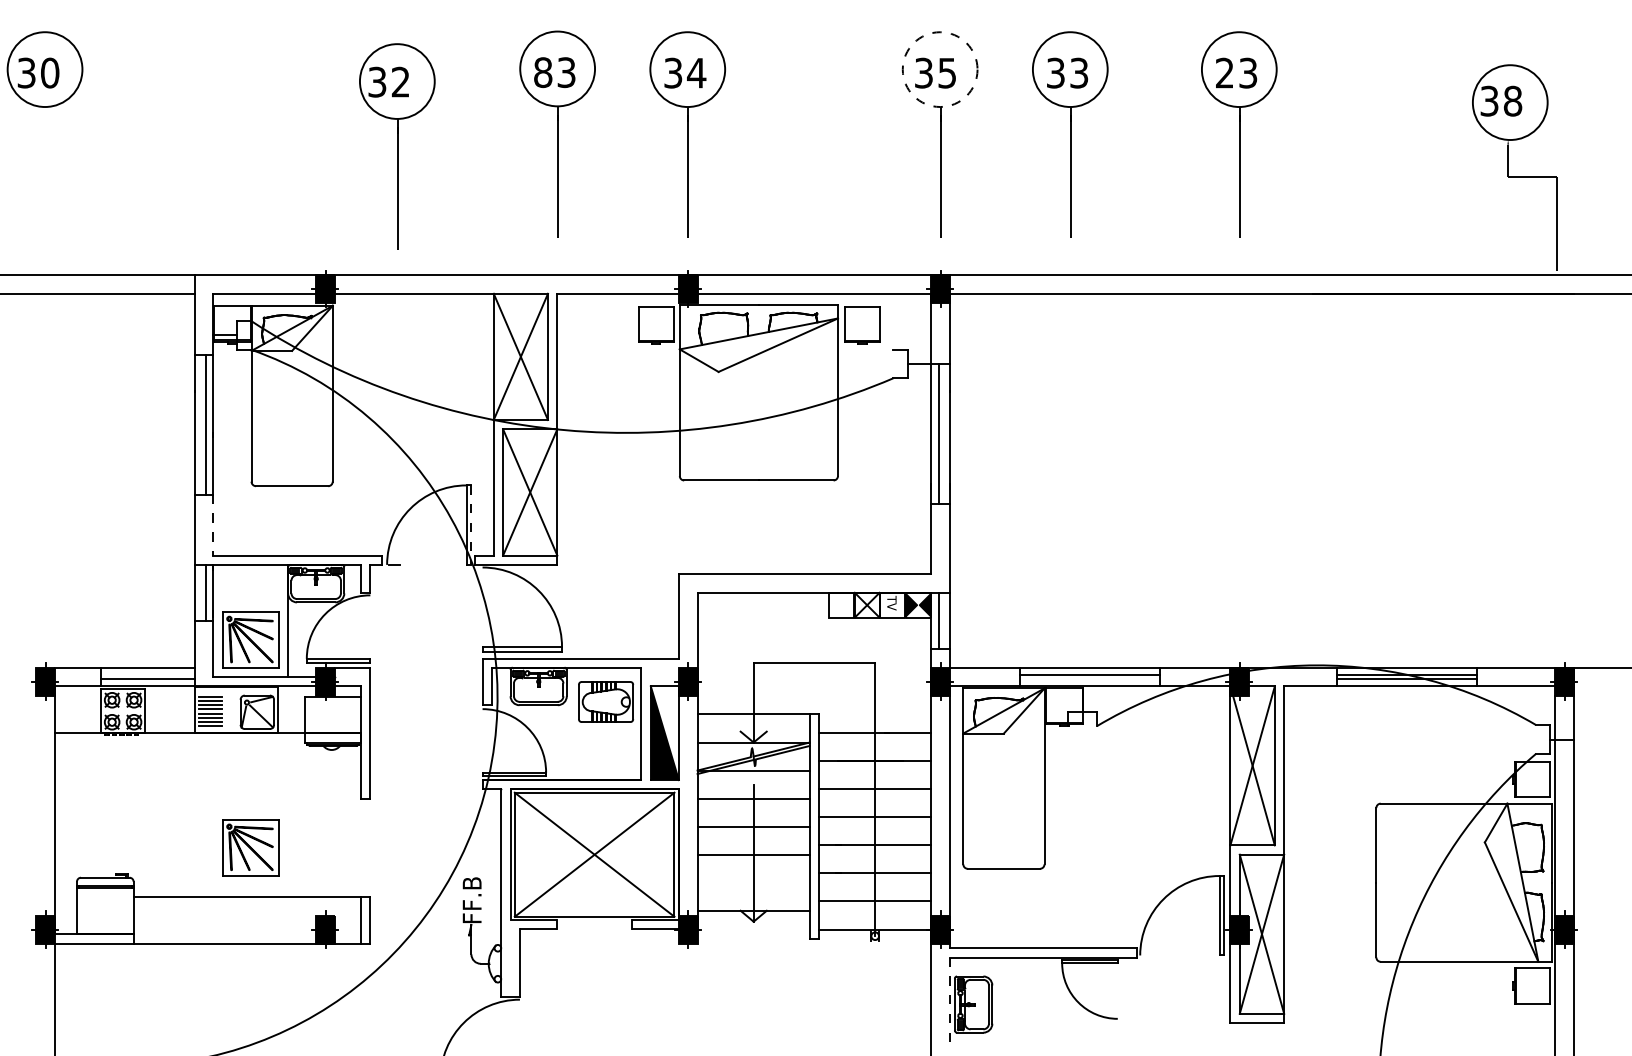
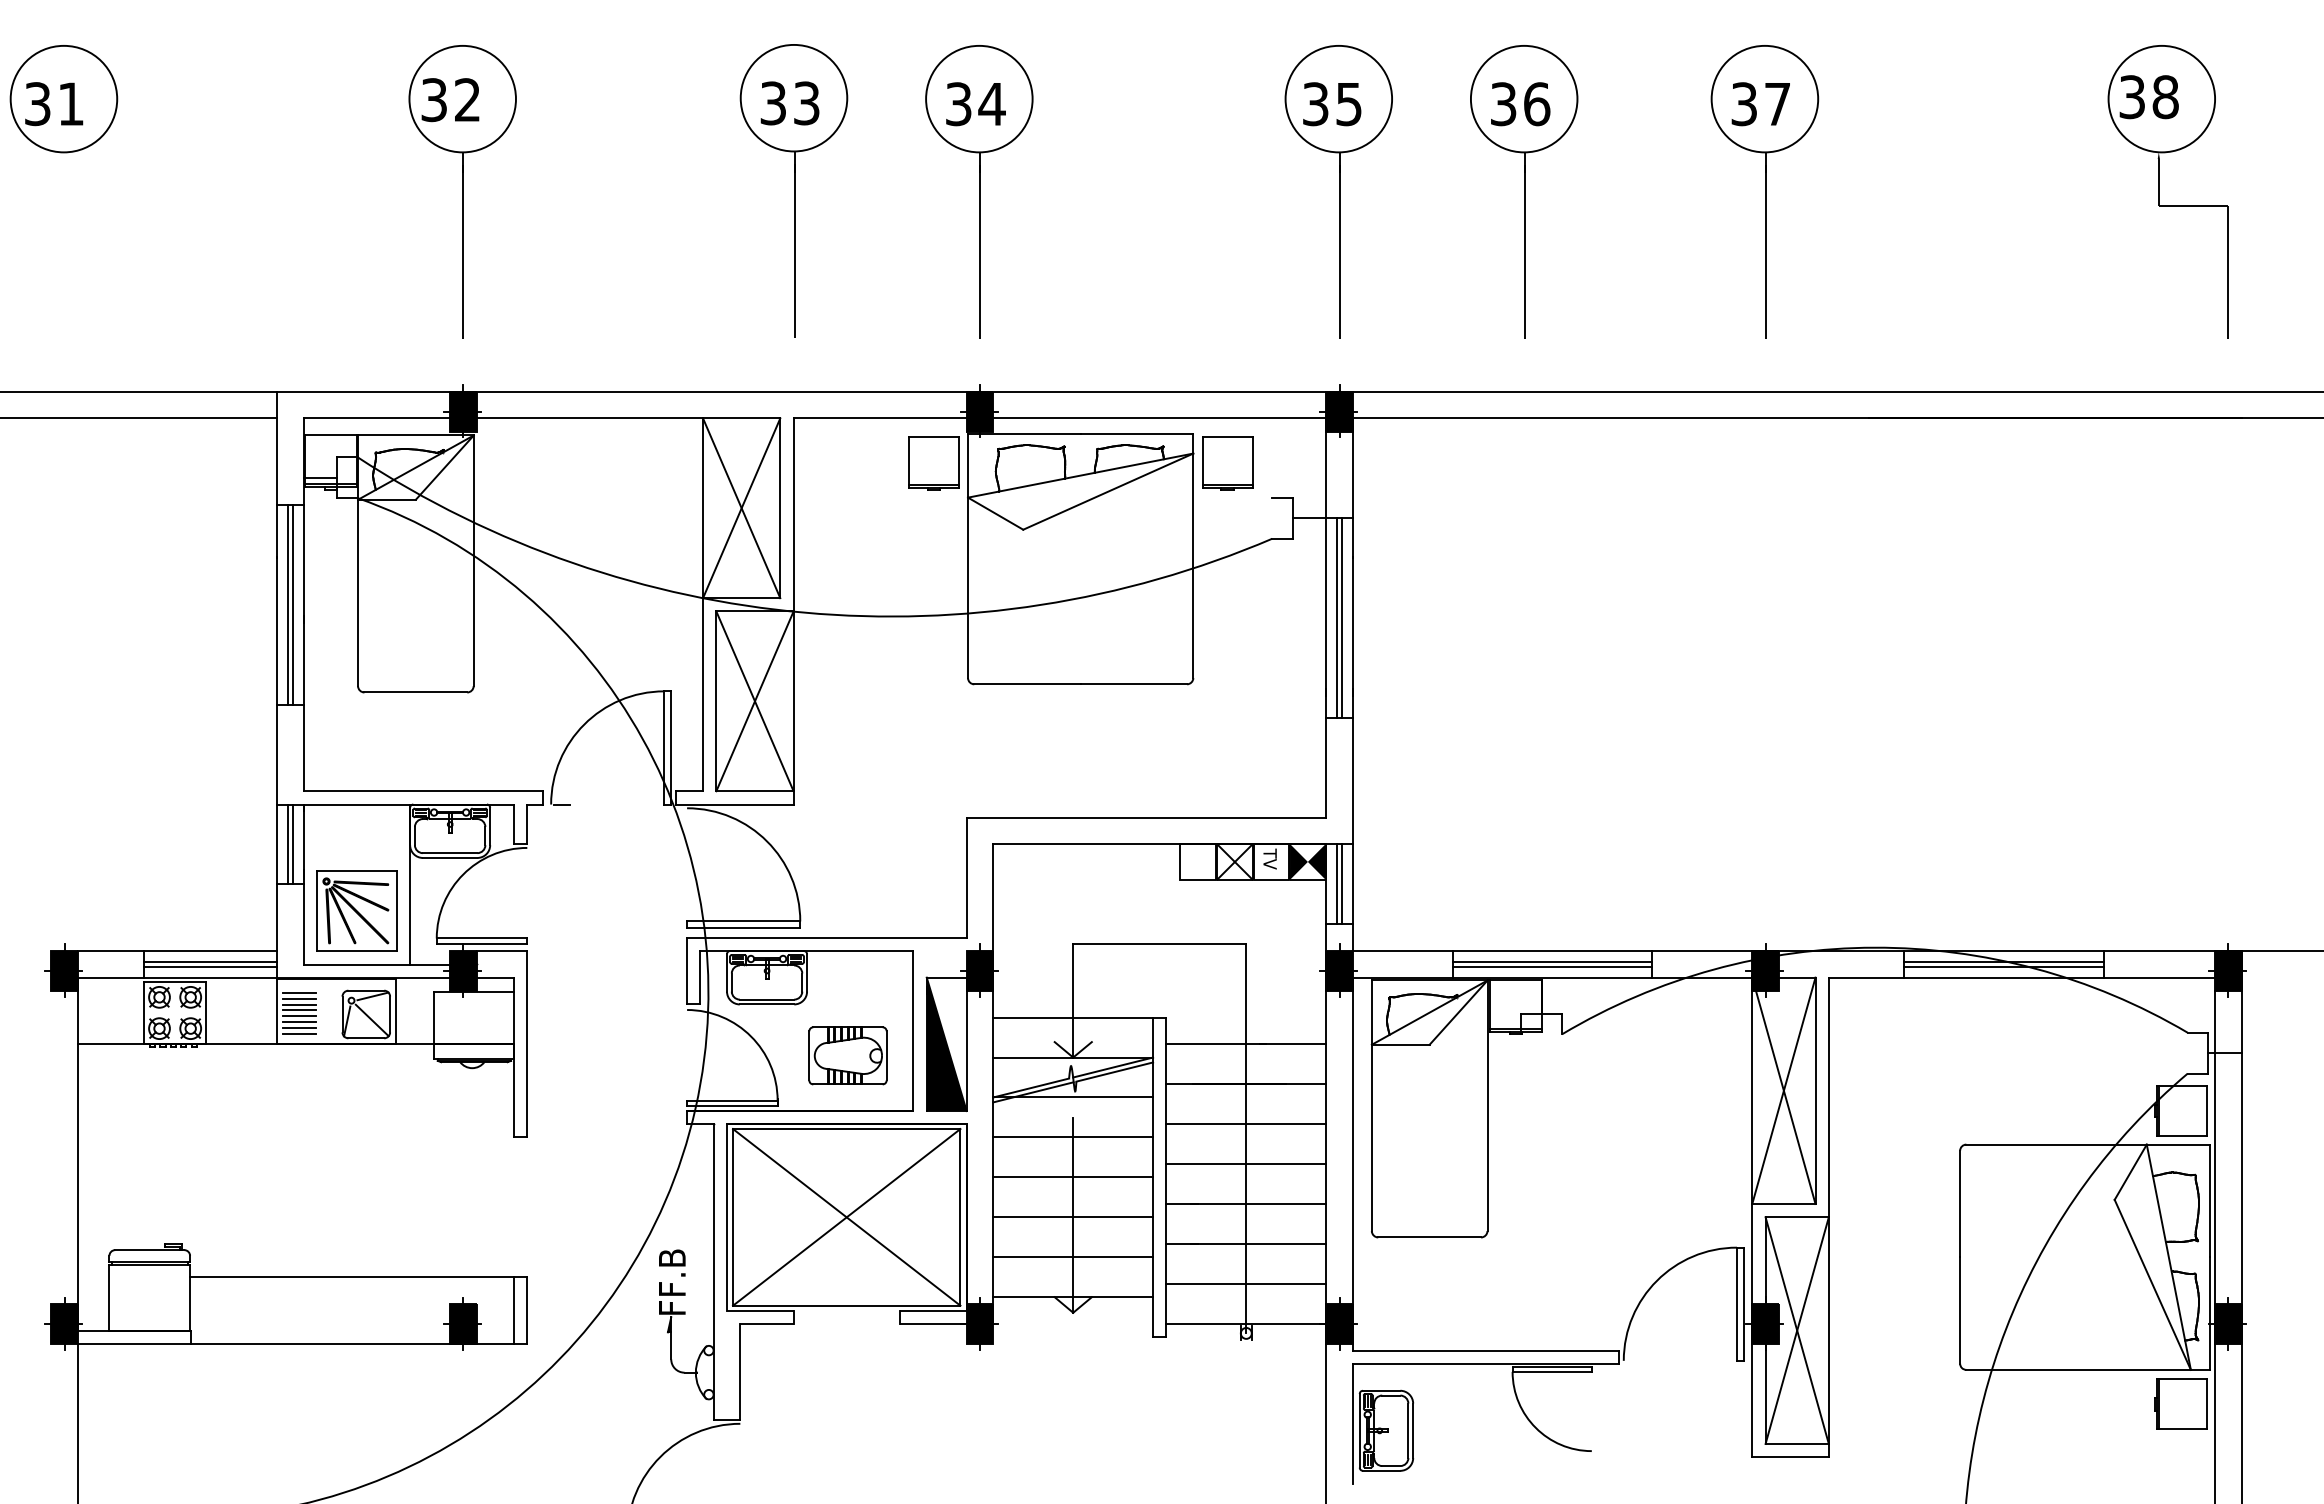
circle: (939, 69) -> (1338, 98), dashed -> solid
text: (543, 72) -> (773, 103), 83 -> 33
text: (50, 73) -> (71, 104), 30 -> 31
text: (1079, 73) -> (1537, 104), 33 -> 36
text: (1236, 73) -> (1760, 104), 23 -> 37
part: (397, 146) -> (462, 191), moved
part: (1508, 167) -> (2159, 191), moved
line: (202, 424) -> (287, 604), added
line: (942, 434) -> (1342, 618), added
line: (470, 524) -> (670, 747), dashed -> solid
line: (213, 525) -> (303, 748), dashed -> solid
line: (202, 592) -> (287, 844), added
line: (942, 621) -> (1342, 884), added
line: (147, 675) -> (209, 961), added
line: (1090, 678) -> (1552, 966), added
part: (605, 701) -> (847, 1055), moved
part: (250, 847) -> (356, 1206), removed
line: (753, 882) -> (1073, 1257), added
line: (949, 999) -> (1352, 1423), dashed -> solid

